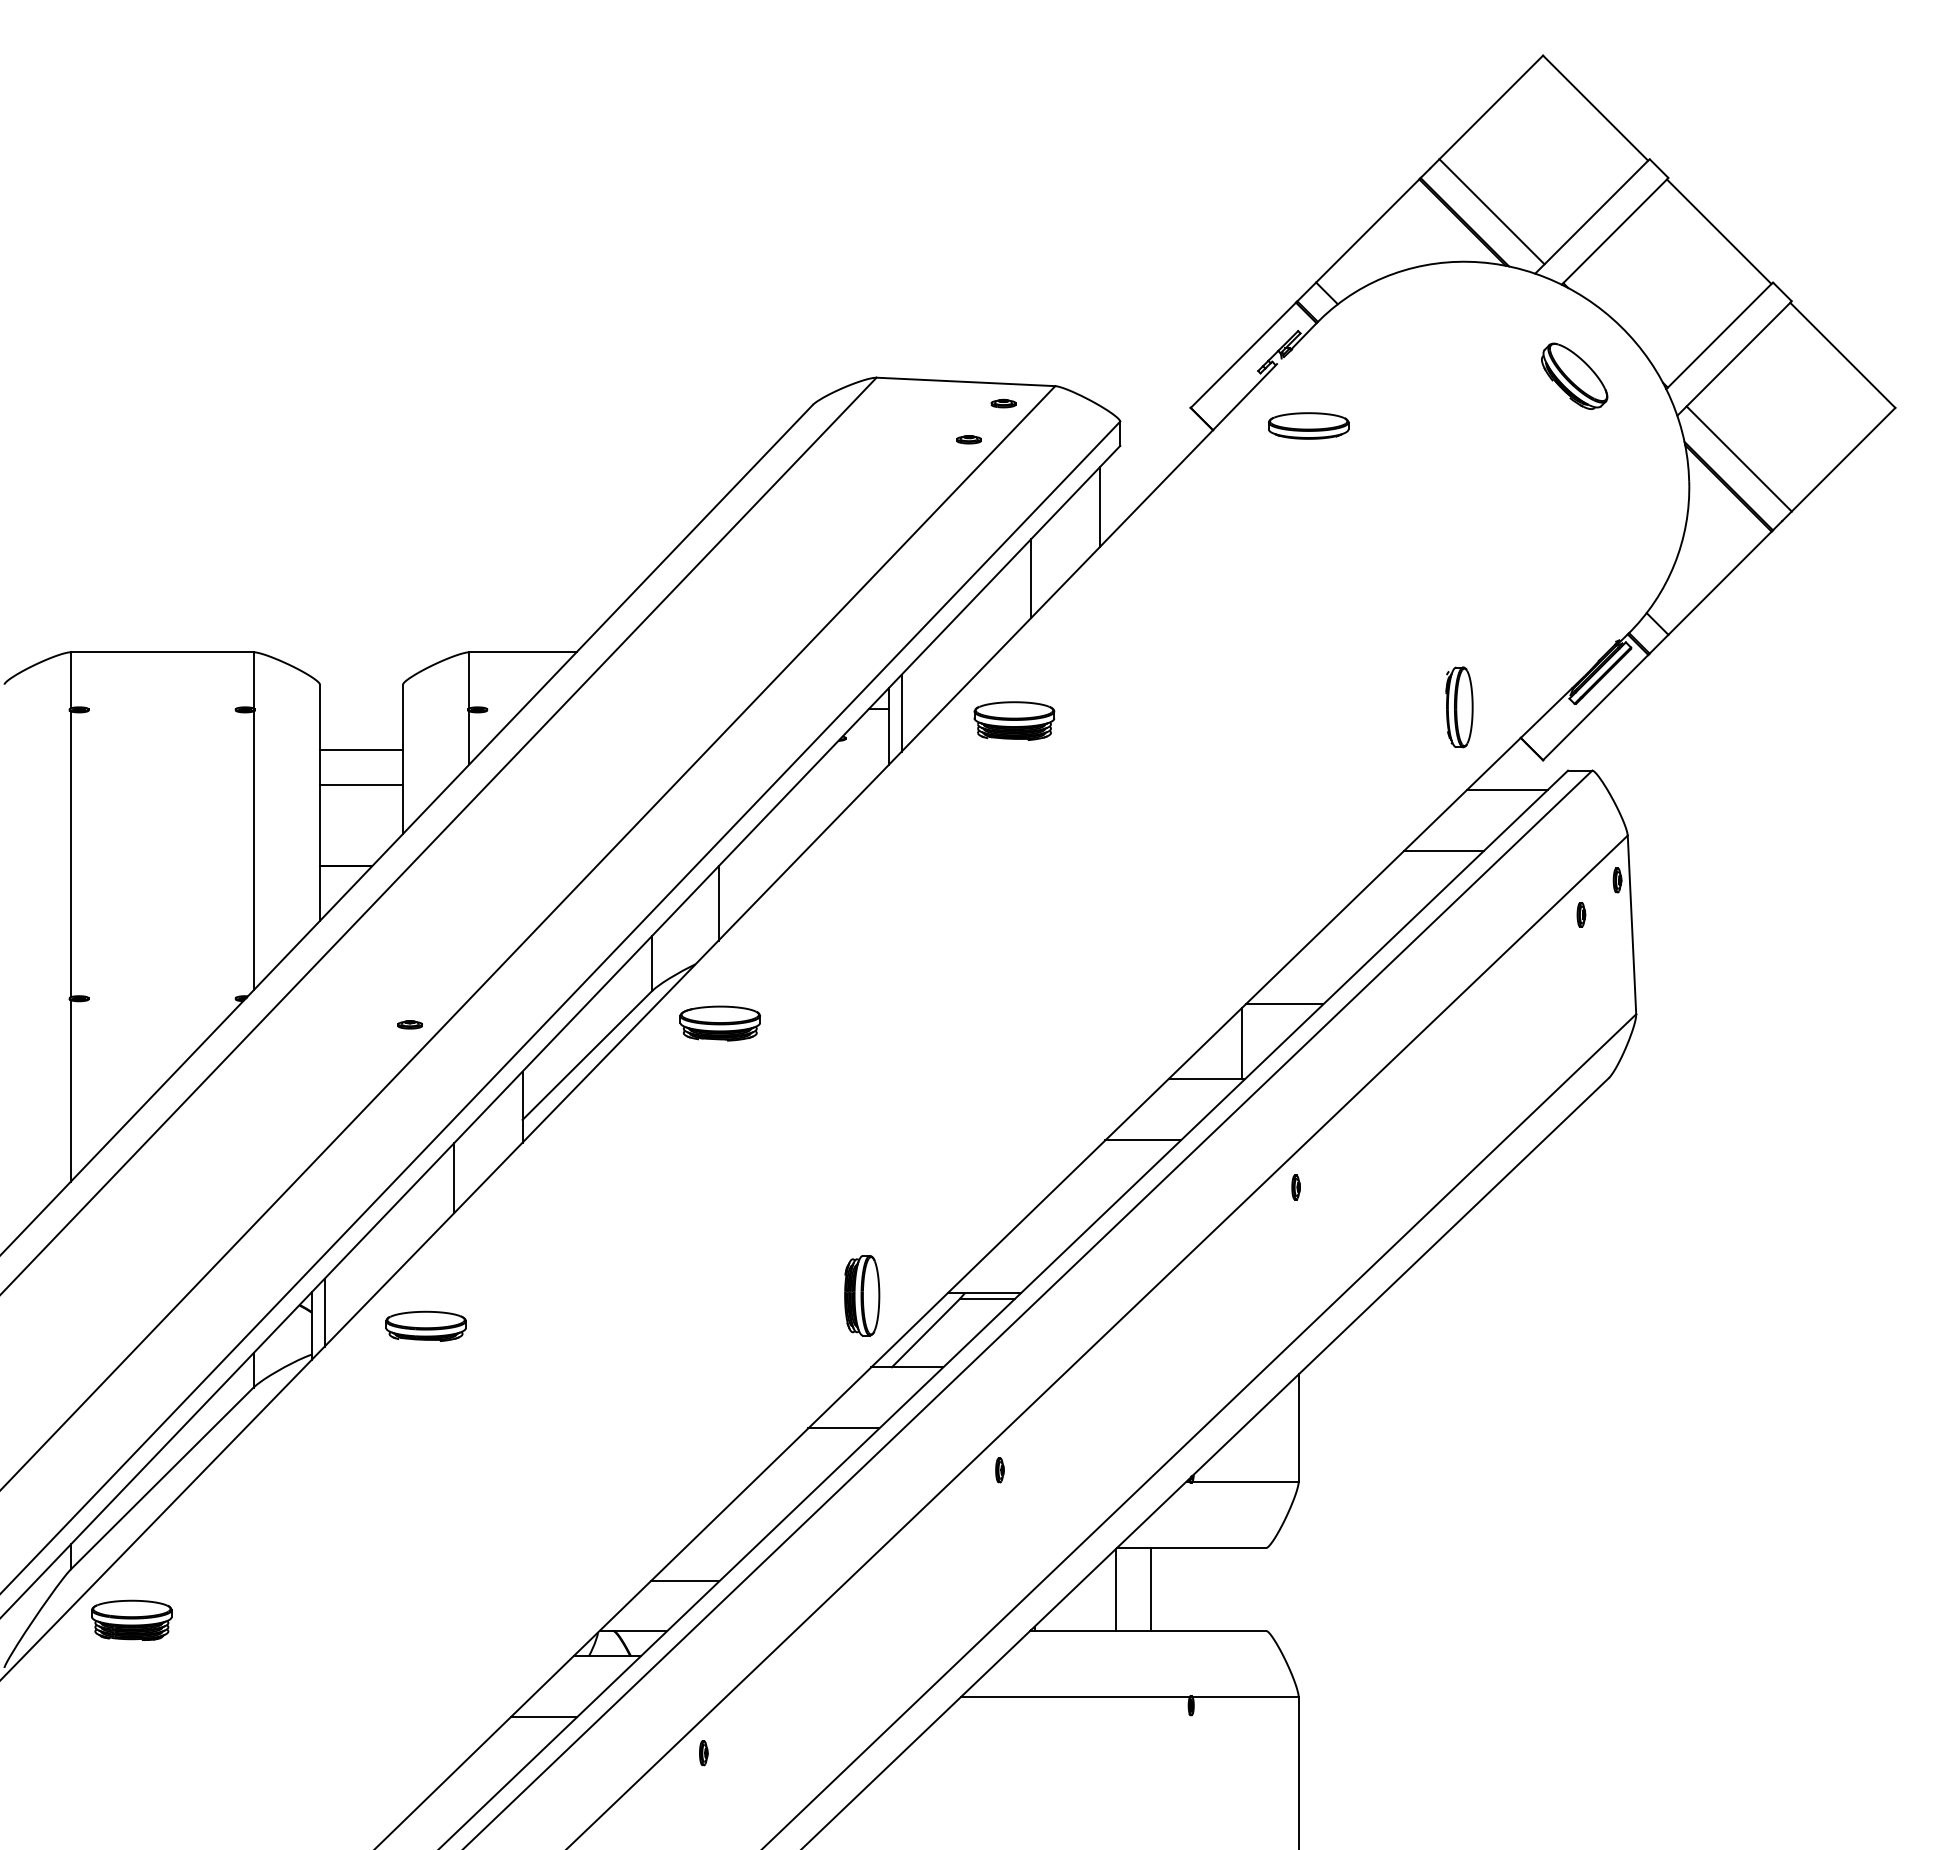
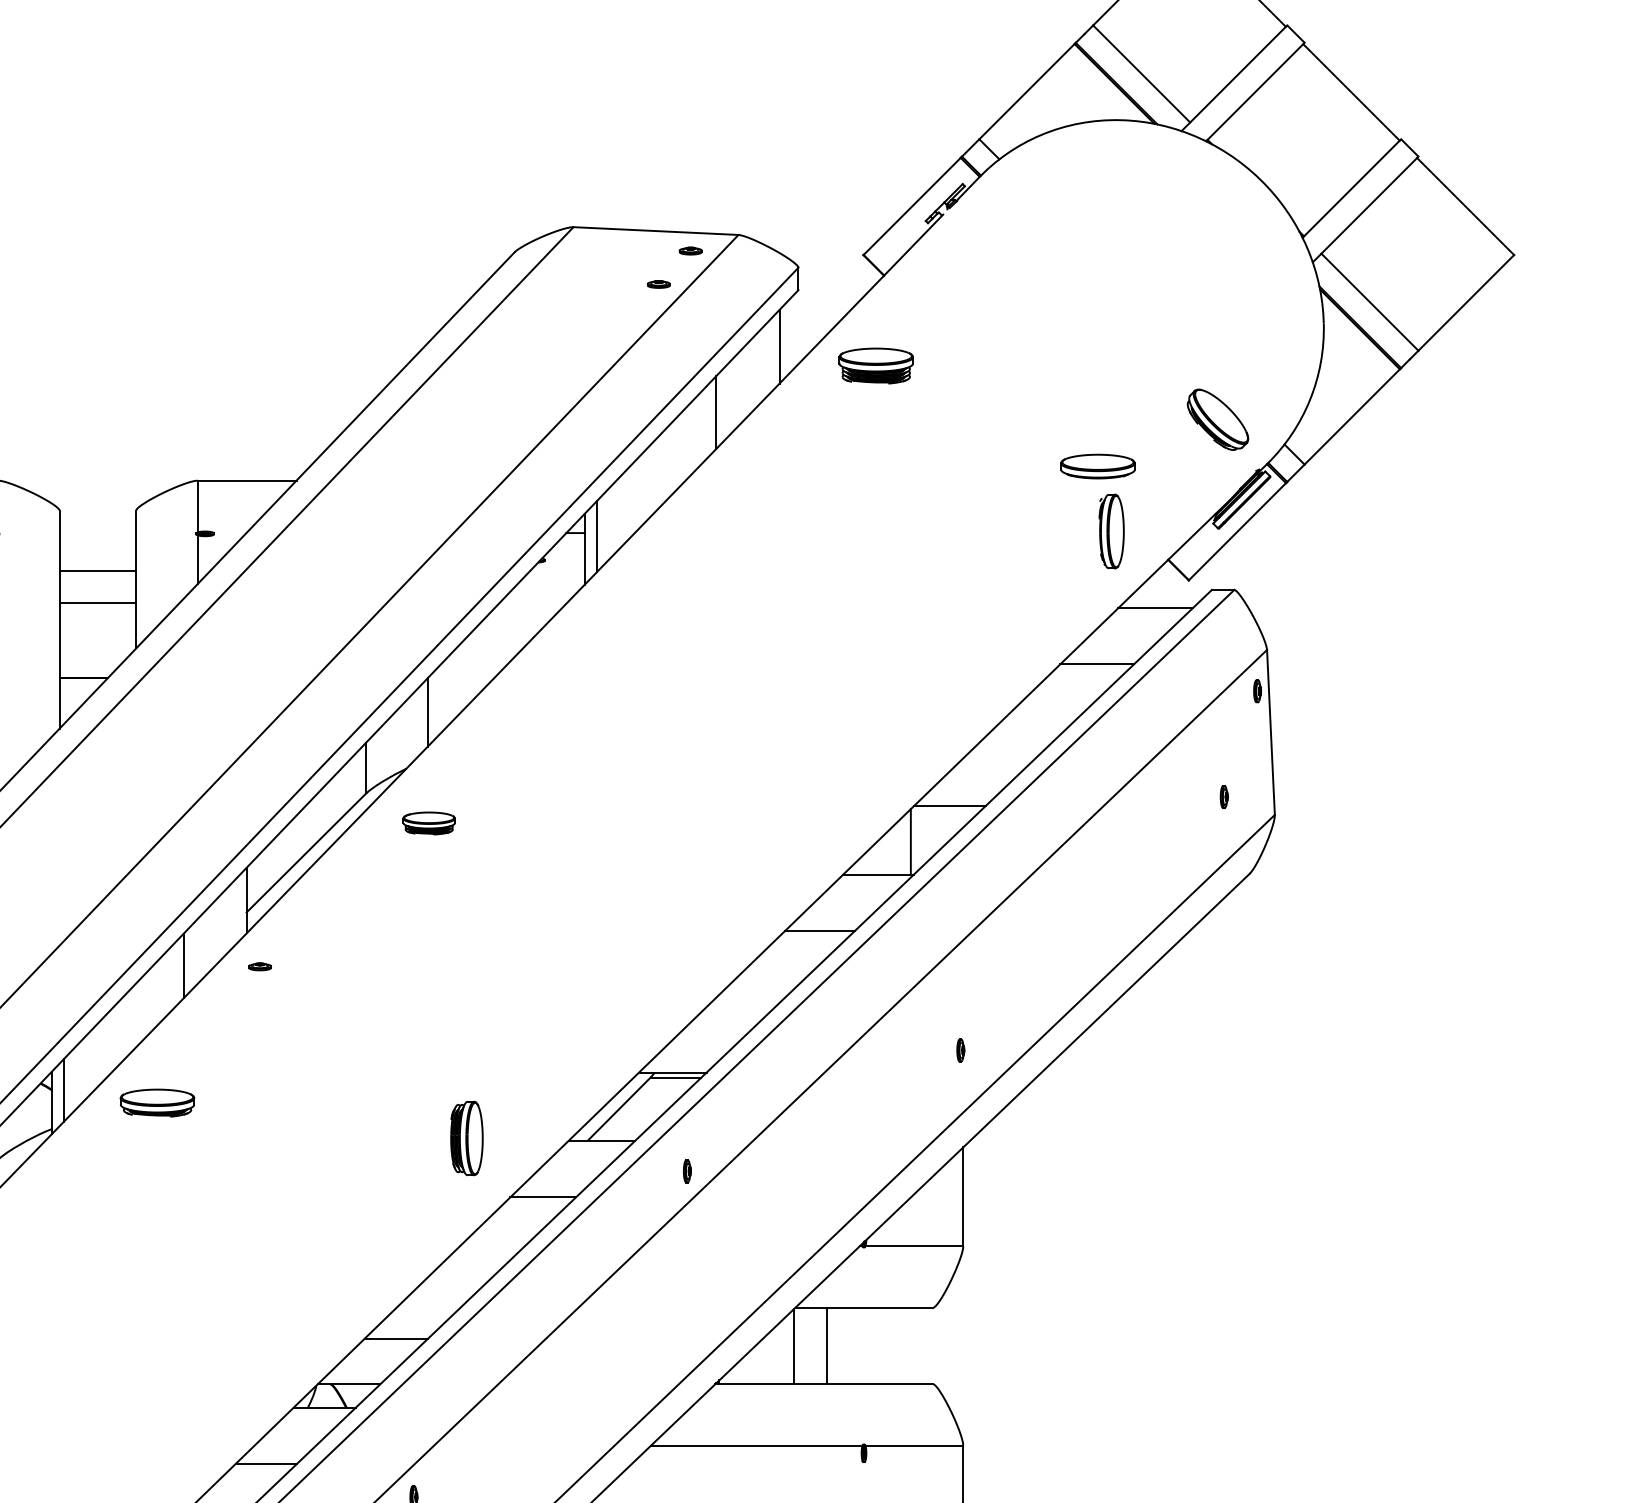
part: (1574, 375) -> (1217, 419), moved
part: (1308, 425) -> (1097, 466), moved
part: (1014, 720) -> (876, 365), moved
part: (1581, 914) -> (1224, 796), moved
part: (720, 1023) -> (429, 823), size x0.7
part: (409, 1024) -> (259, 966), moved
part: (1295, 1187) -> (960, 1050), moved
part: (862, 1295) -> (467, 1138), moved
part: (999, 1470) -> (686, 1171), moved

